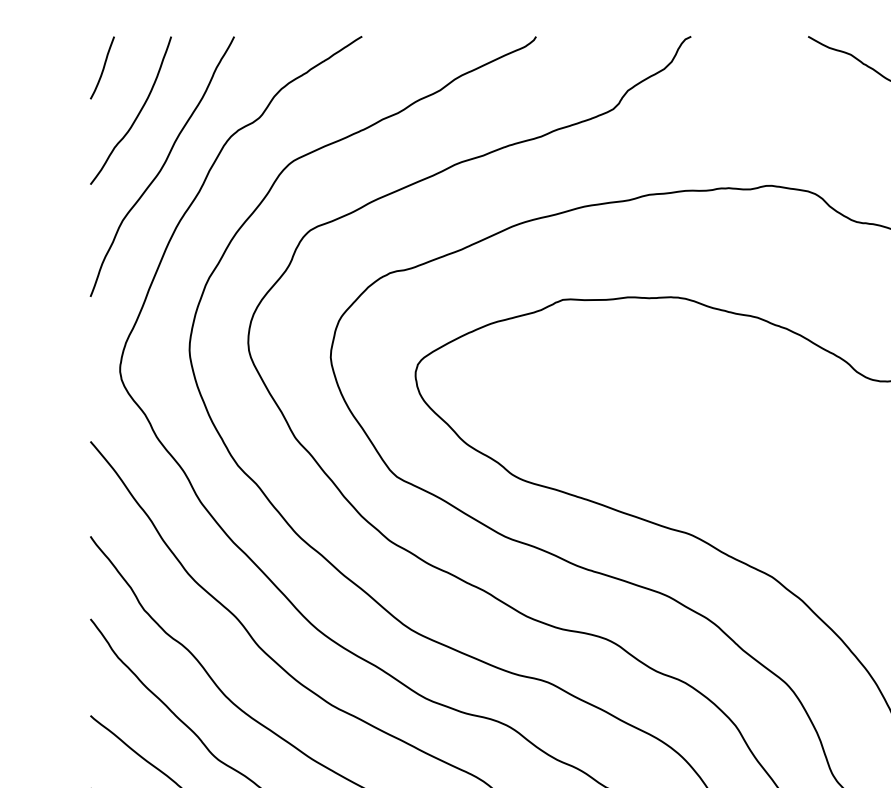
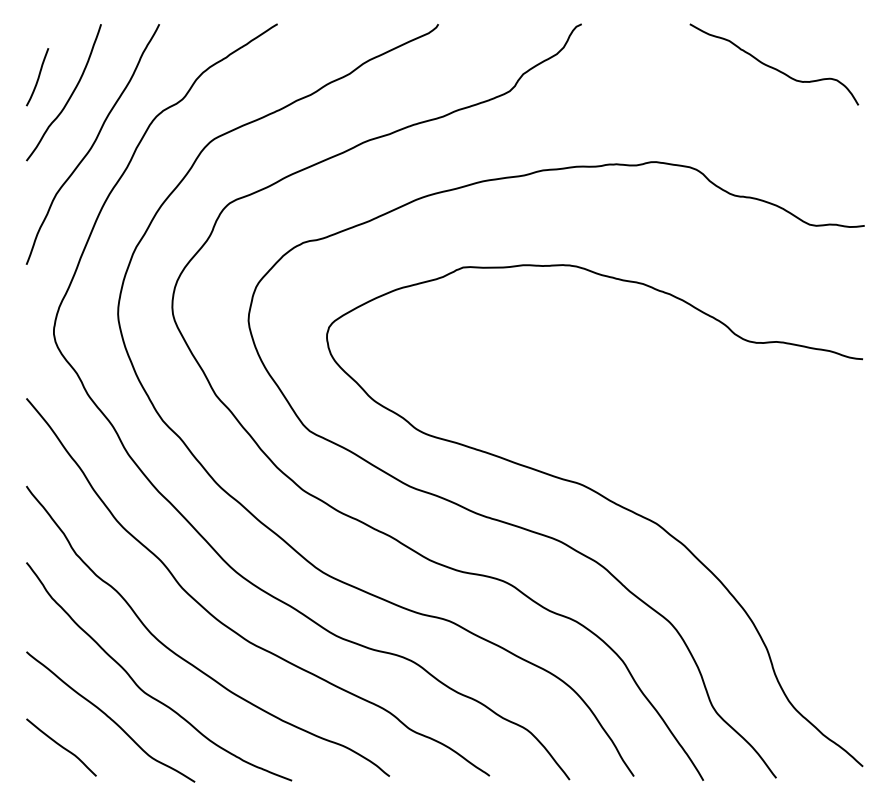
curve: (102, 68) -> (37, 77), moved

